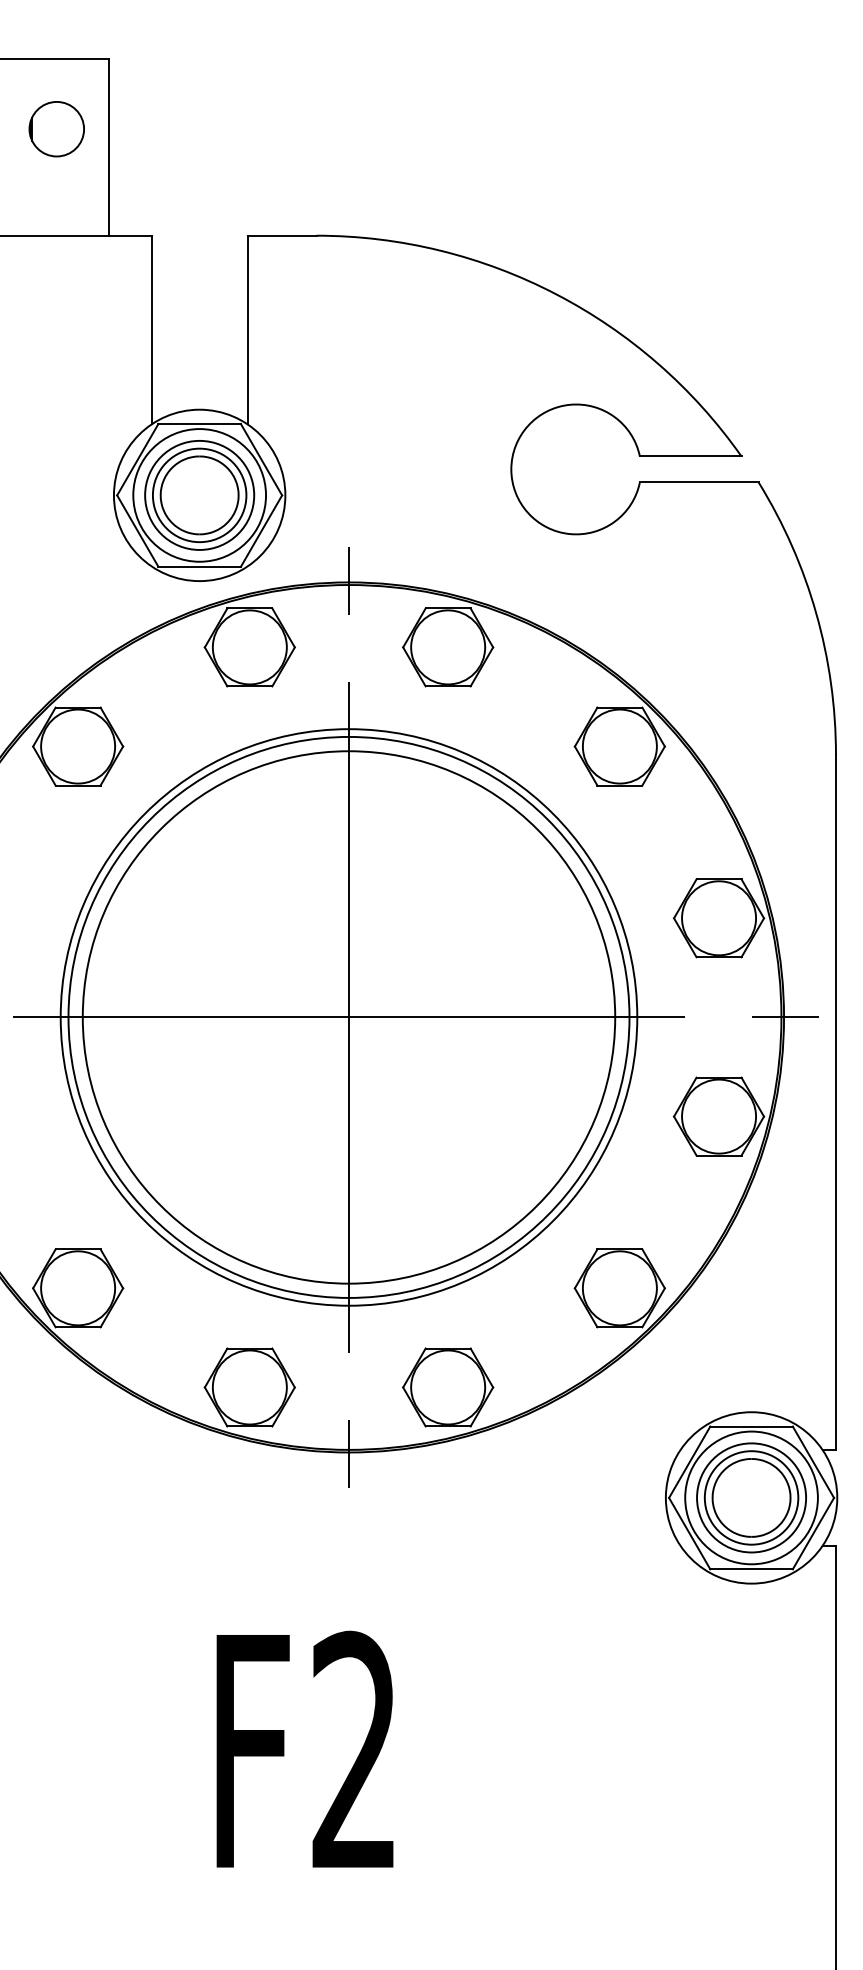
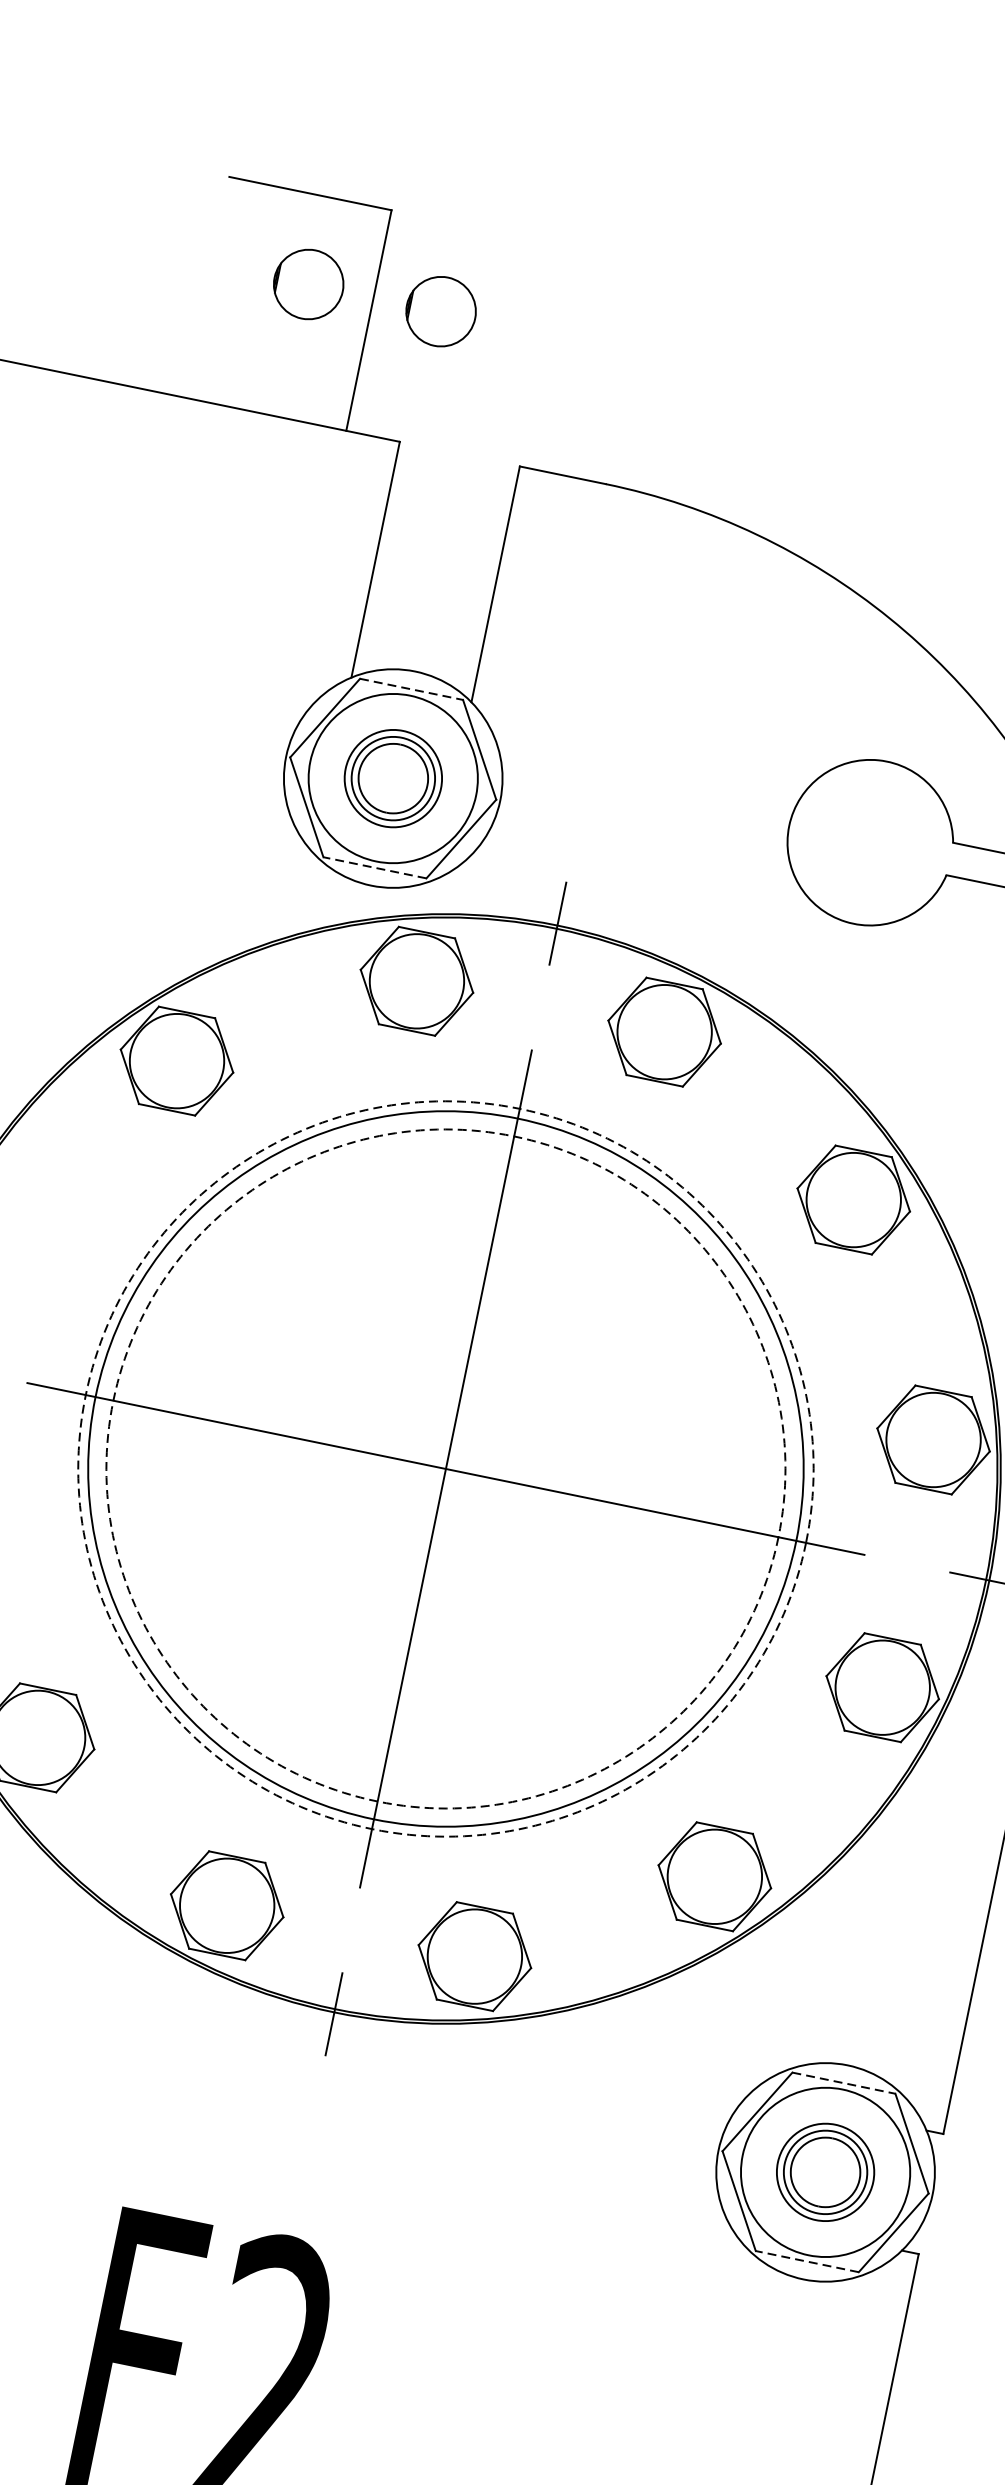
part: (162, 129) -> (440, 311), added
line: (200, 424) -> (412, 690), solid -> dashed
part: (199, 495) -> (393, 778), size x0.7
line: (199, 566) -> (374, 867), solid -> dashed
circle: (348, 1017) -> (445, 1468), solid -> dashed
circle: (348, 1017) -> (445, 1468), solid -> dashed
line: (752, 1426) -> (845, 2083), solid -> dashed
part: (751, 1497) -> (825, 2171), size x0.7
line: (751, 1569) -> (807, 2261), solid -> dashed

